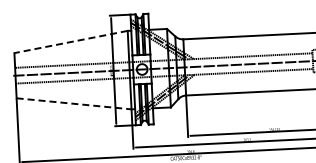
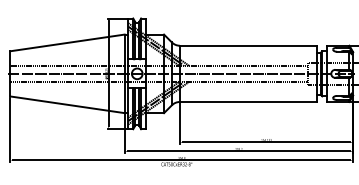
line: (70, 41) -> (67, 42), dashed -> solid
line: (74, 103) -> (67, 104), dashed -> solid

